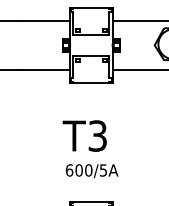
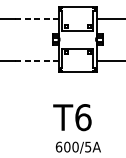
line: (43, 20) -> (36, 18), solid -> dashed
line: (43, 69) -> (36, 60), solid -> dashed
text: (97, 135) -> (83, 117), T3 -> T6

